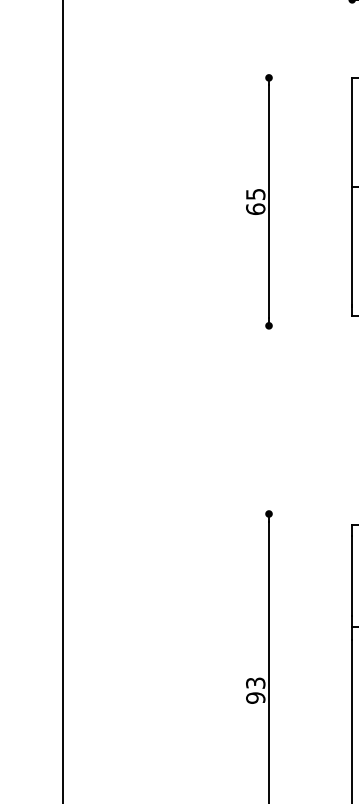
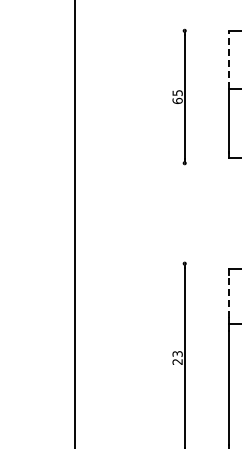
line: (352, 131) -> (229, 59), solid -> dashed
line: (350, 575) -> (228, 296), solid -> dashed
text: (255, 697) -> (177, 361), 93 -> 23

